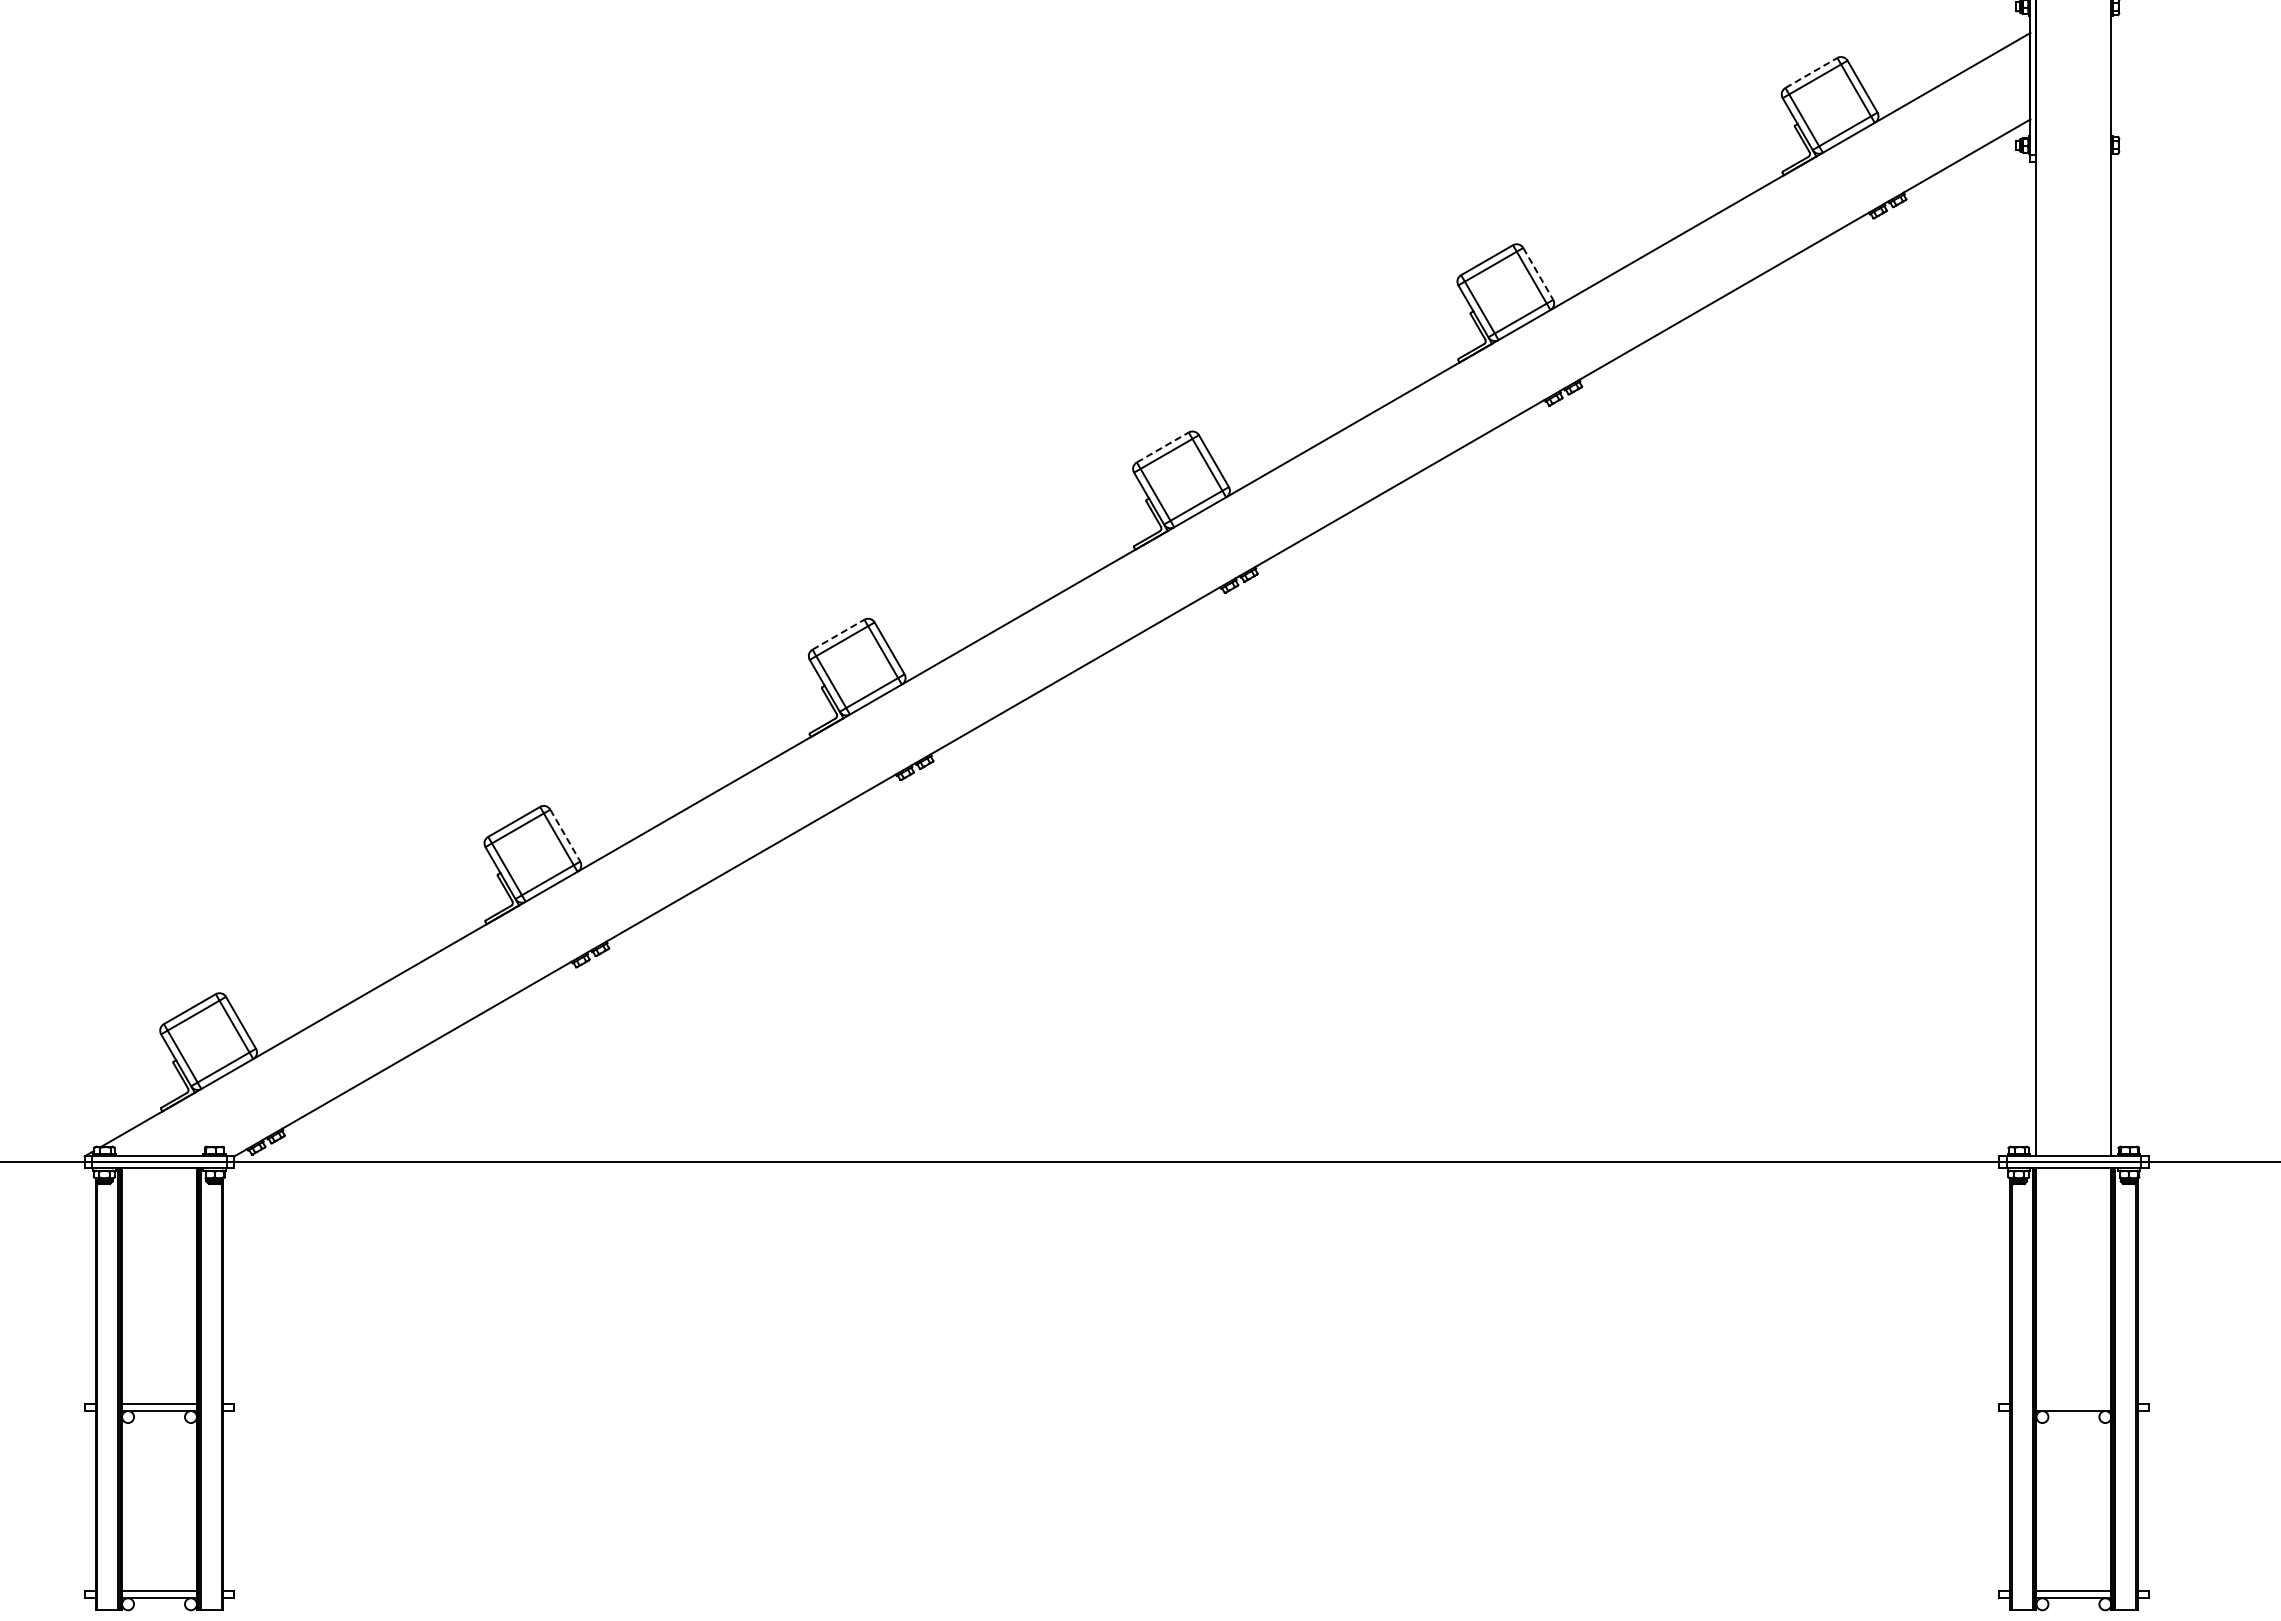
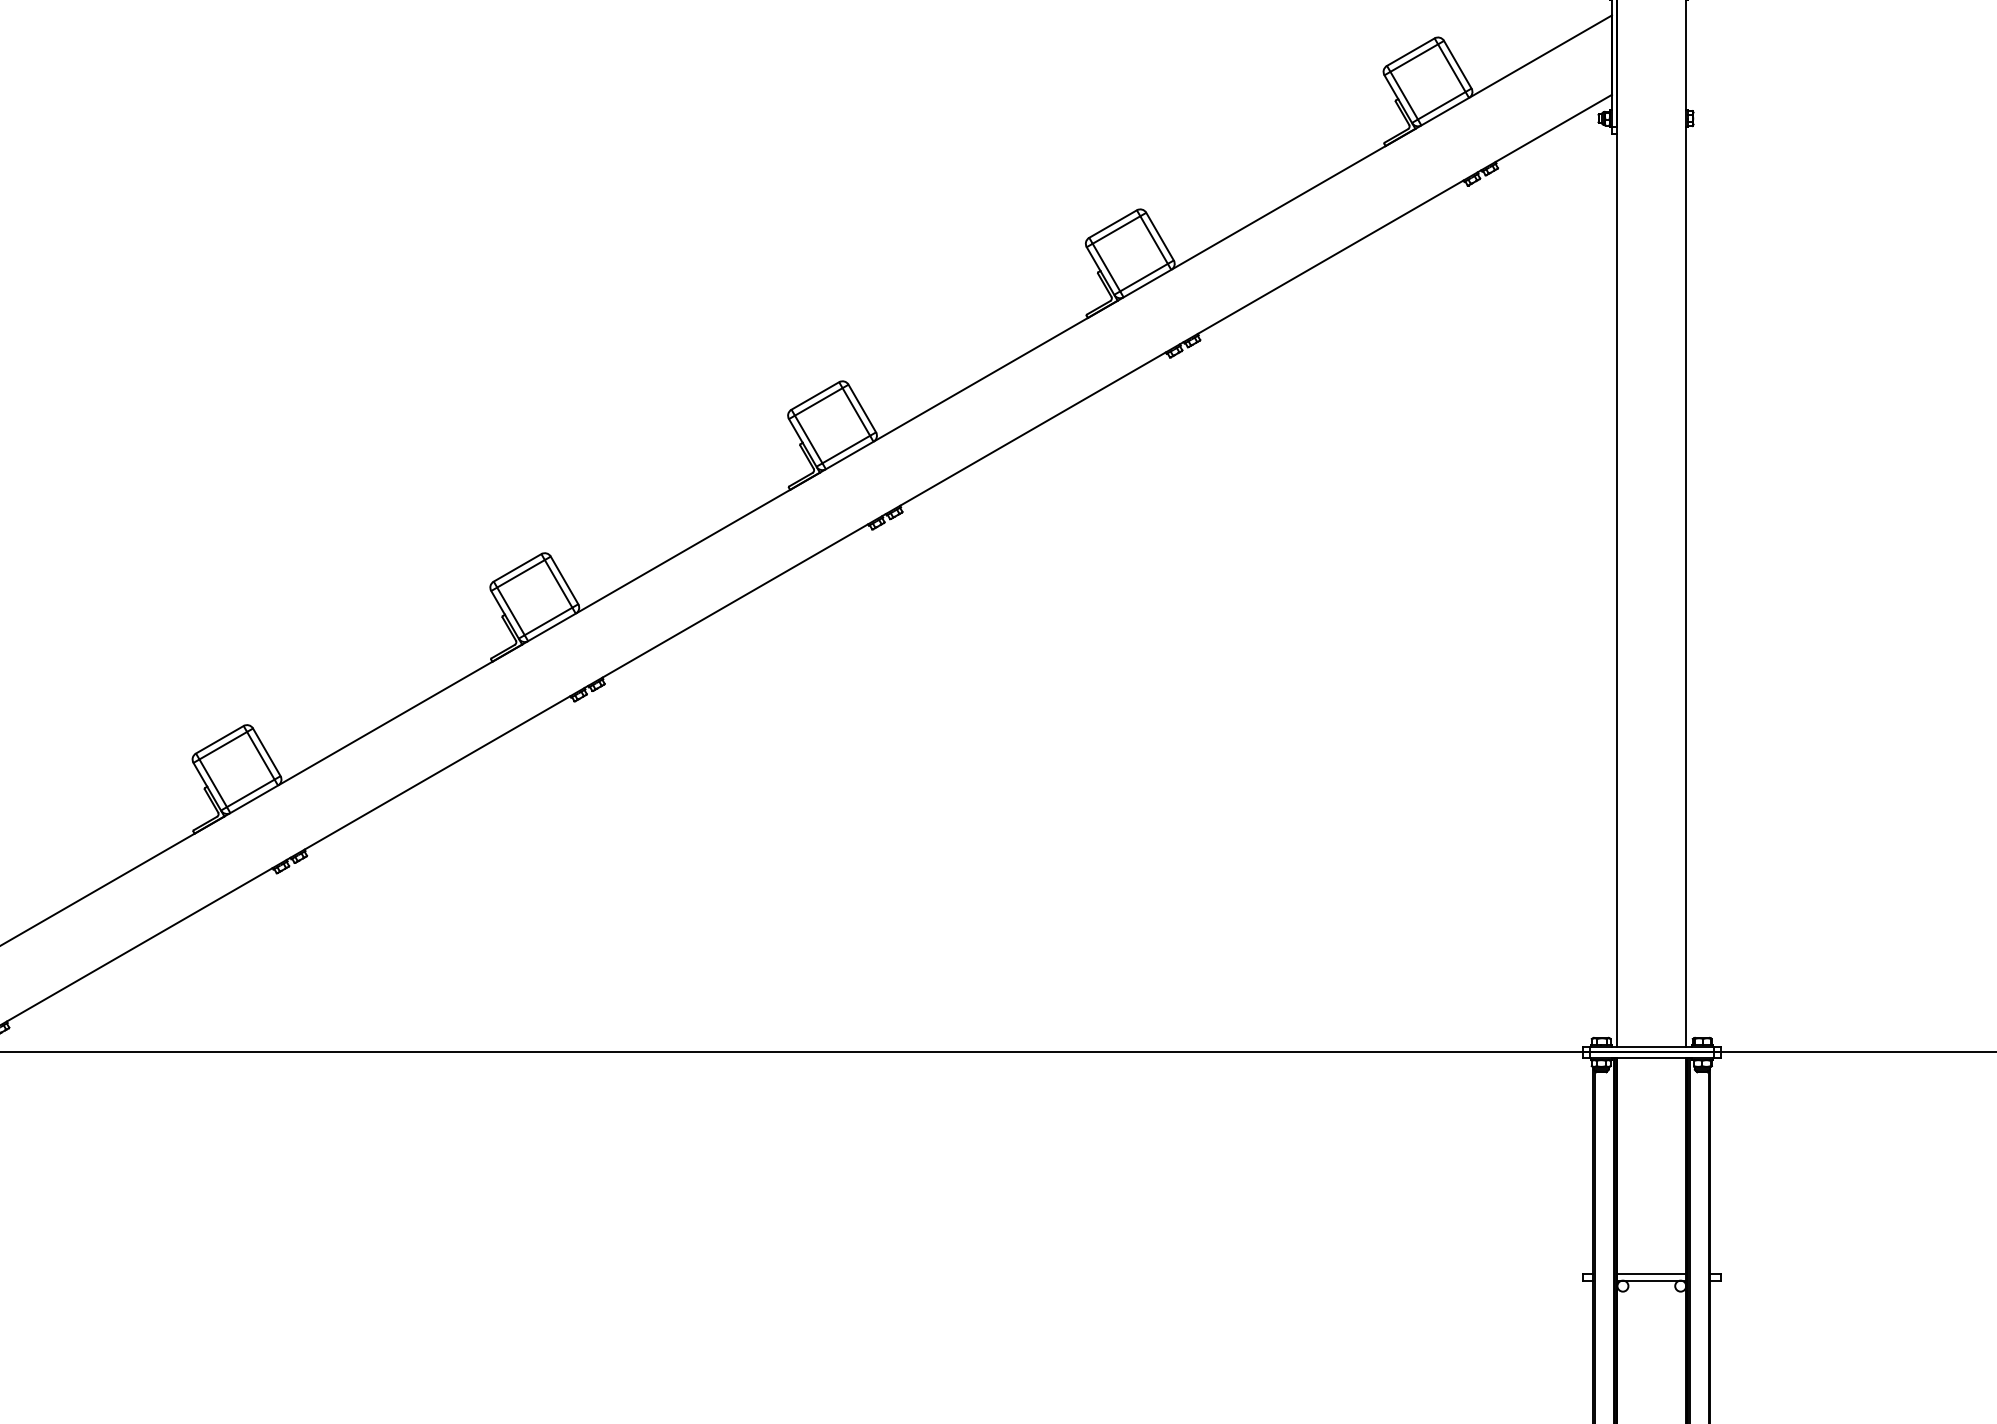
line: (1811, 72) -> (1410, 51), dashed -> solid
line: (1538, 273) -> (1160, 236), dashed -> solid
line: (1162, 447) -> (815, 396), dashed -> solid
line: (838, 634) -> (517, 567), dashed -> solid
line: (565, 835) -> (266, 752), dashed -> solid
line: (2073, 1403) -> (1651, 1273), added

